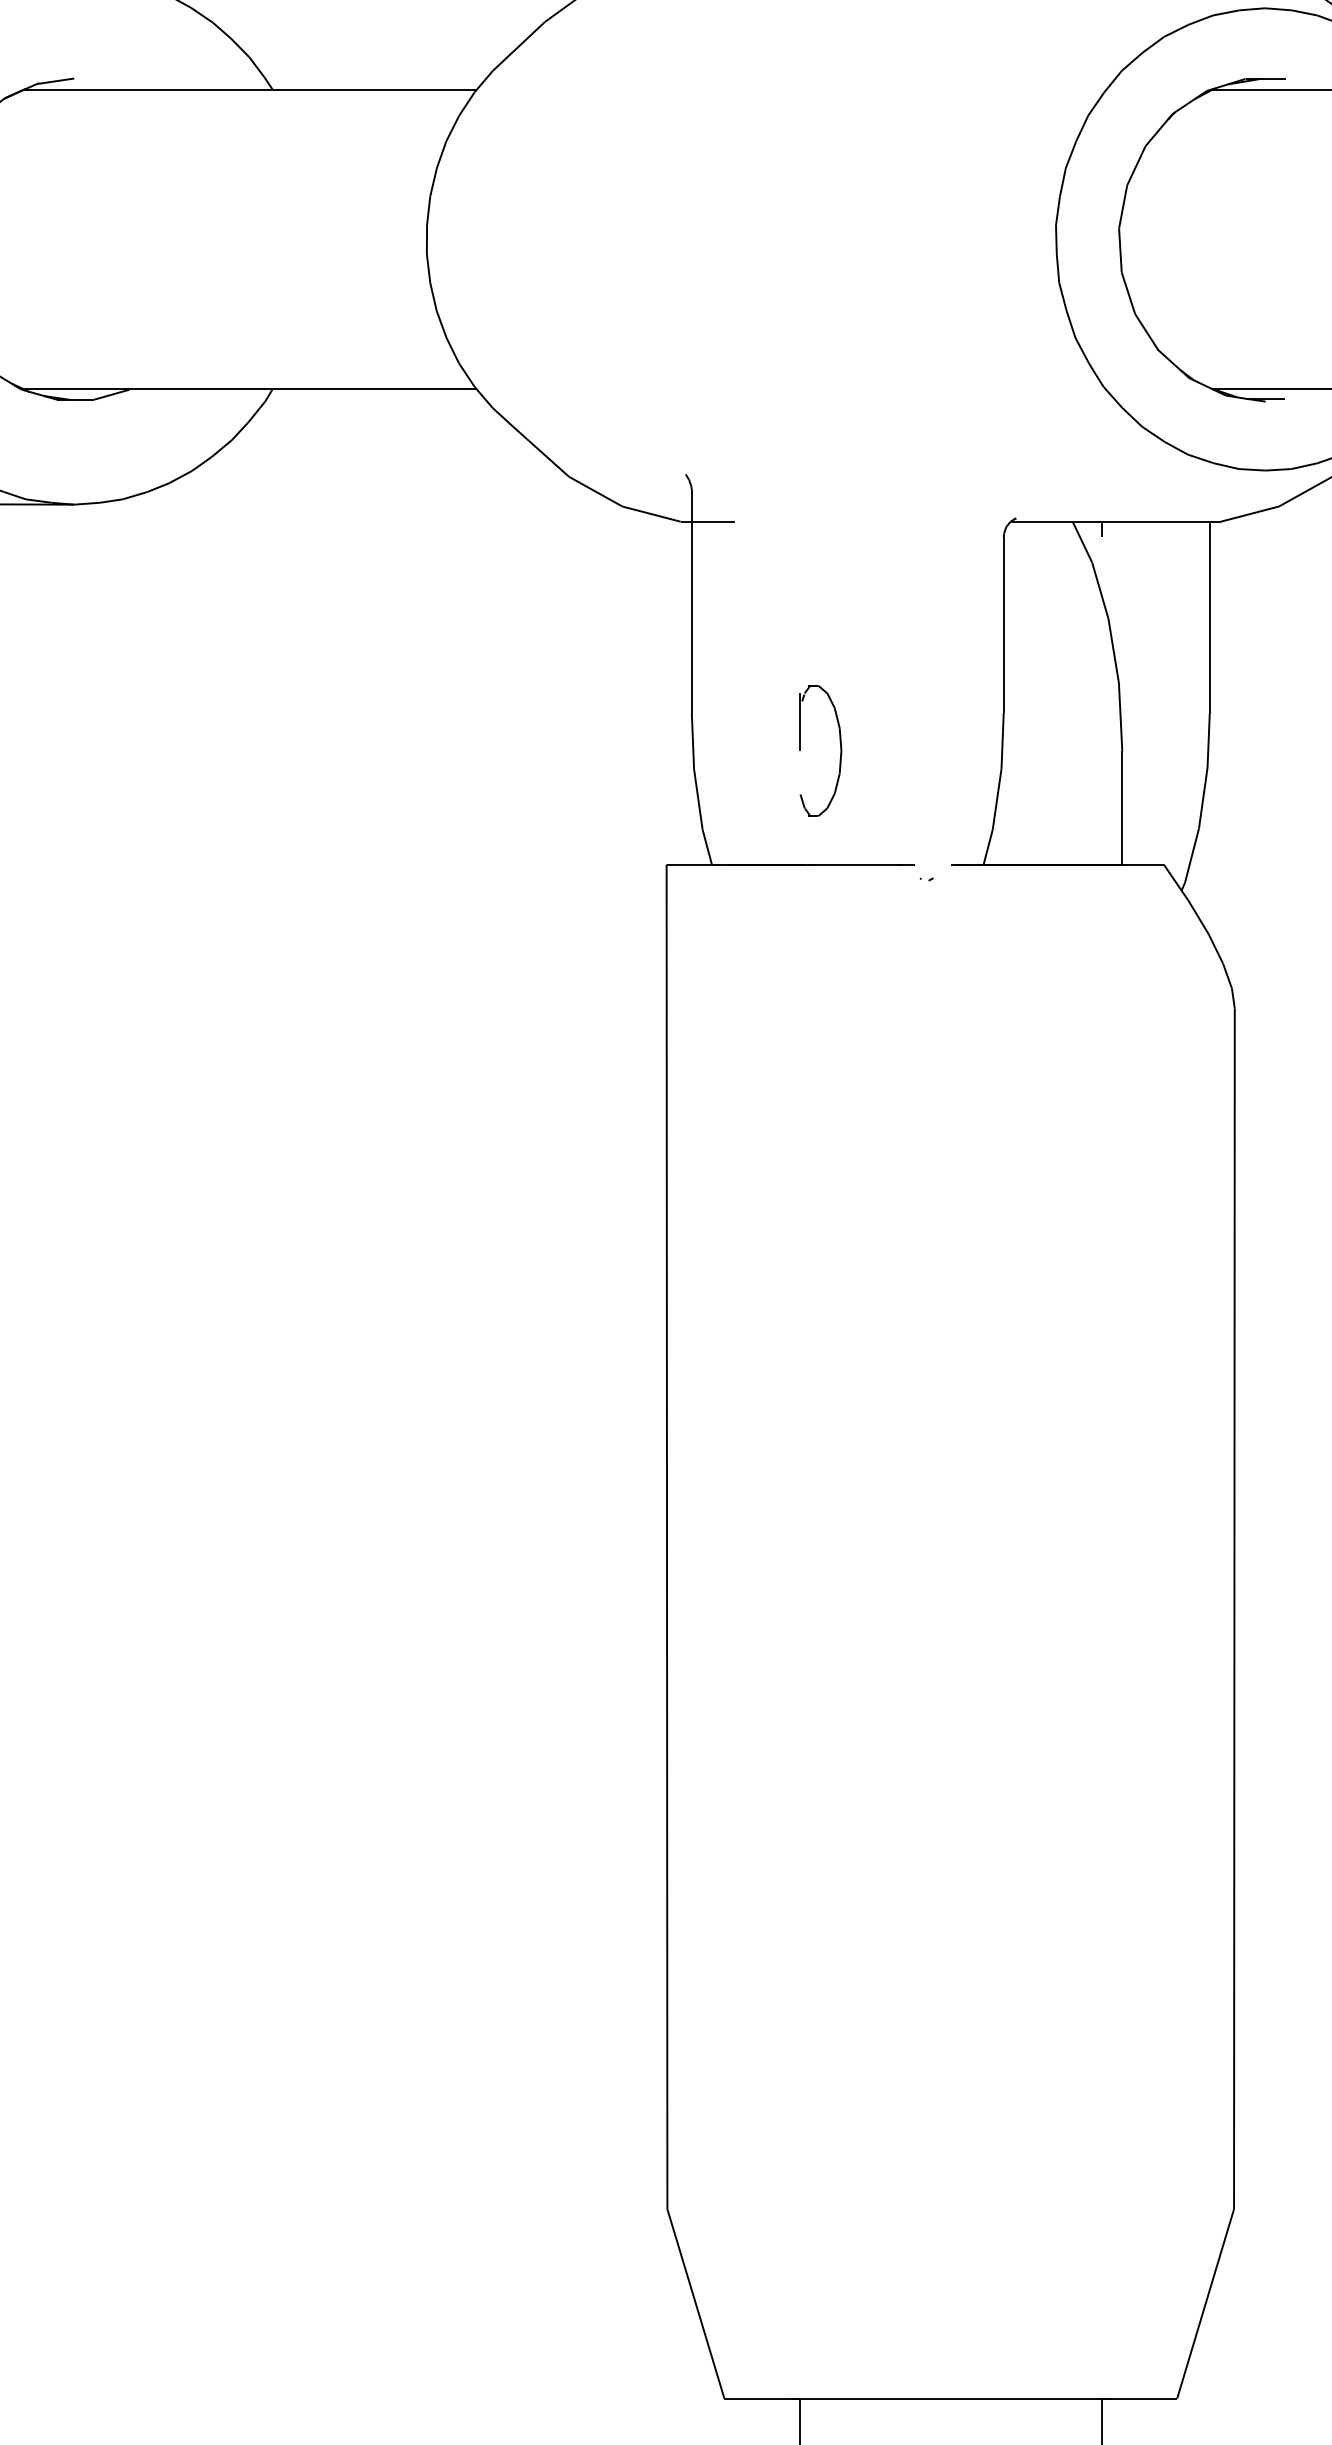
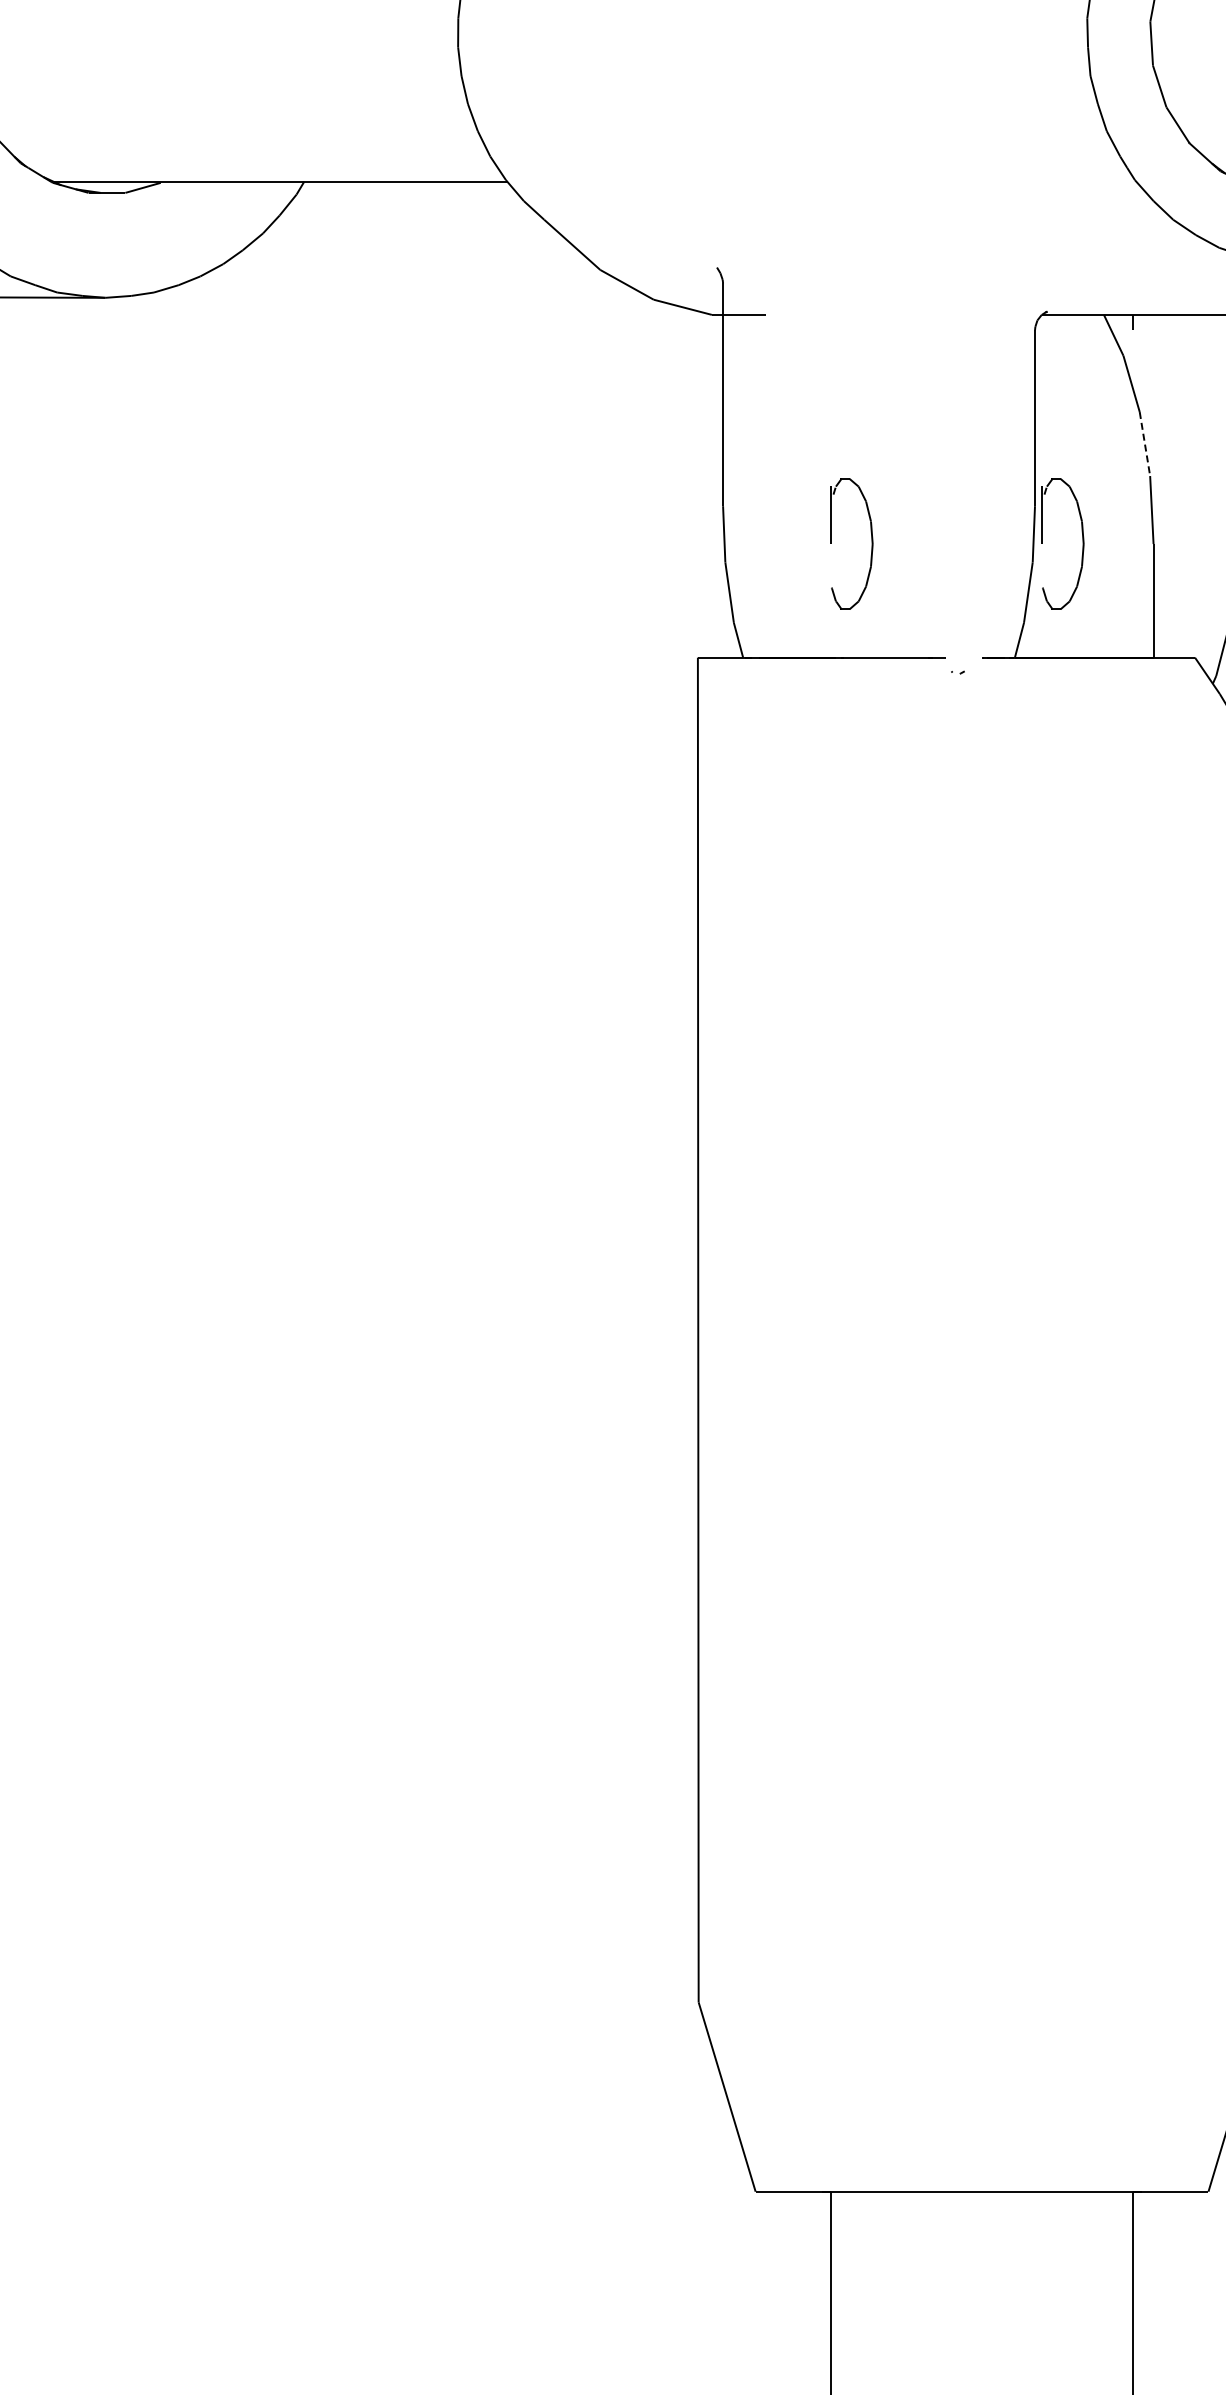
line: (1113, 651) -> (1144, 444), solid -> dashed
part: (1011, 750) -> (1042, 543), added

